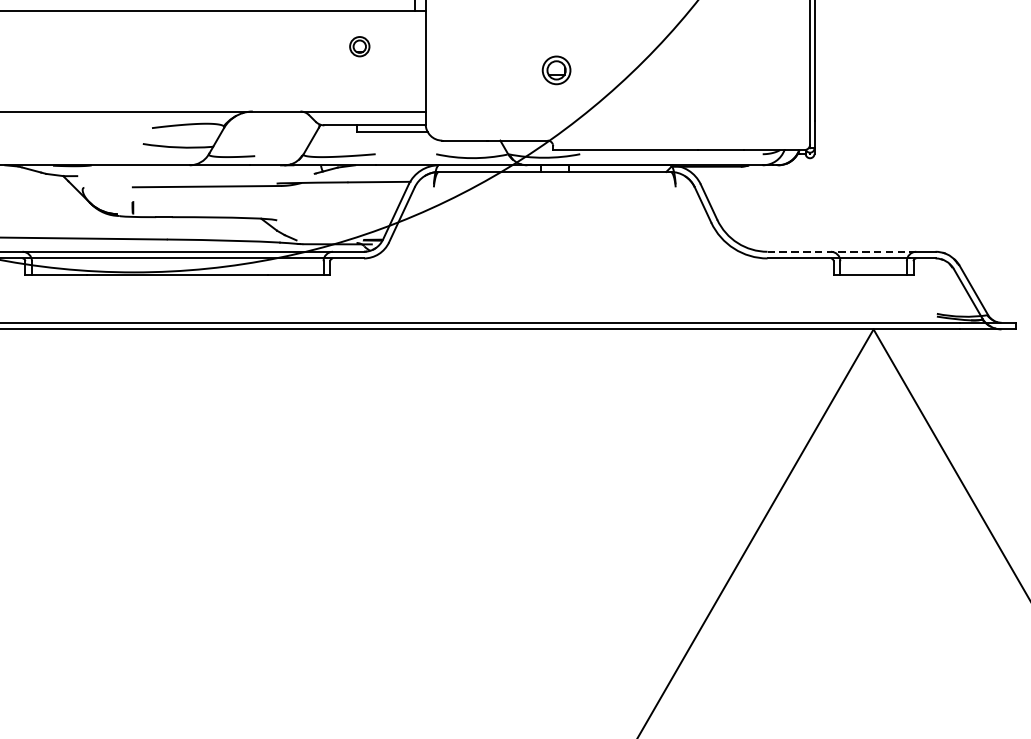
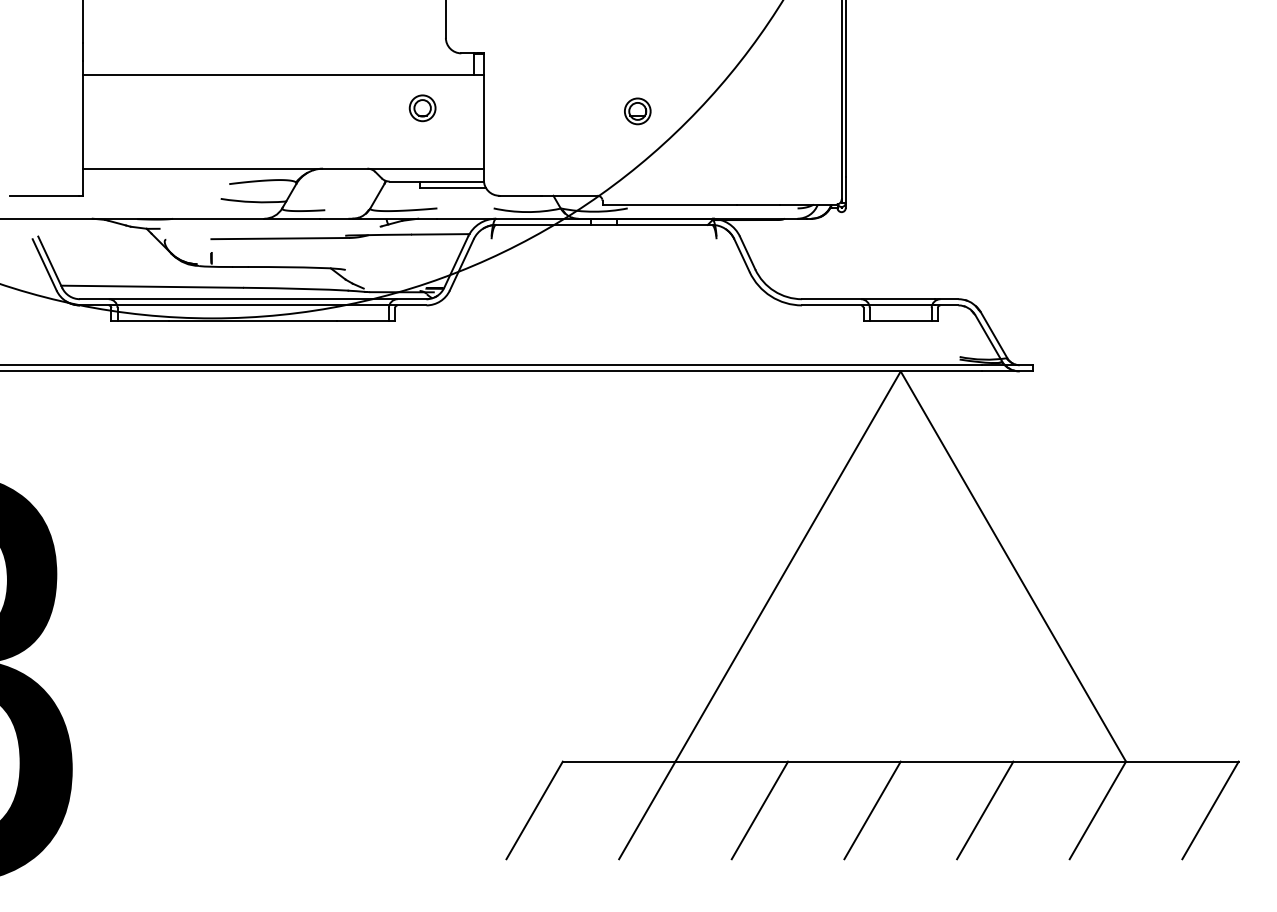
part: (359, 46) -> (422, 108), size x1.43
part: (556, 70) -> (637, 111), moved
line: (838, 252) -> (868, 299), dashed -> solid

